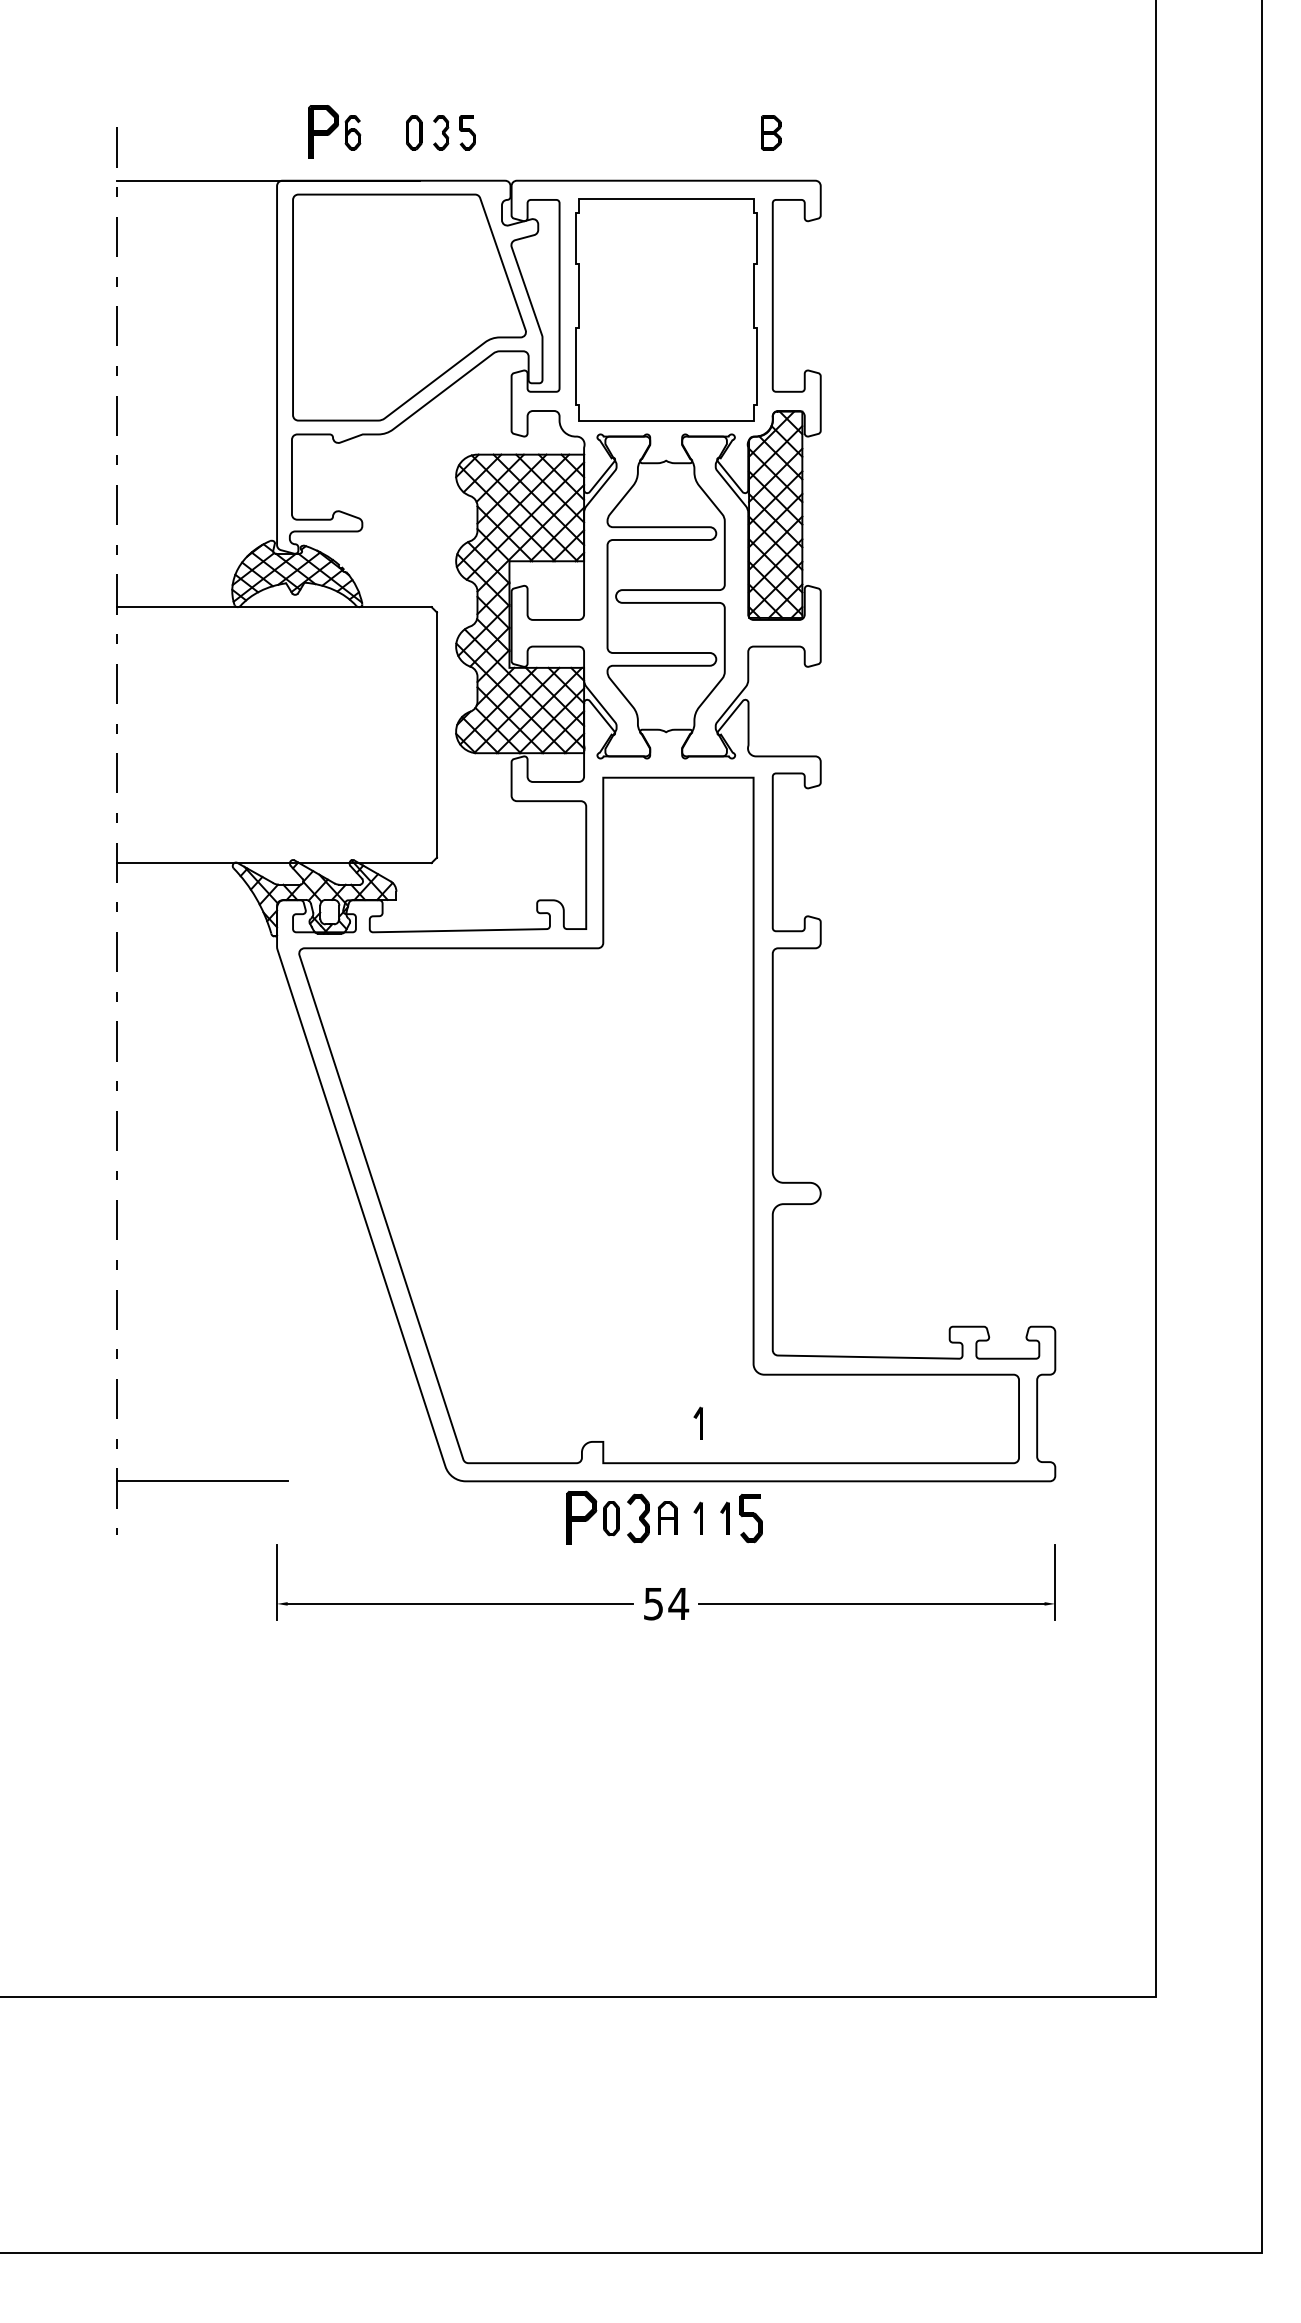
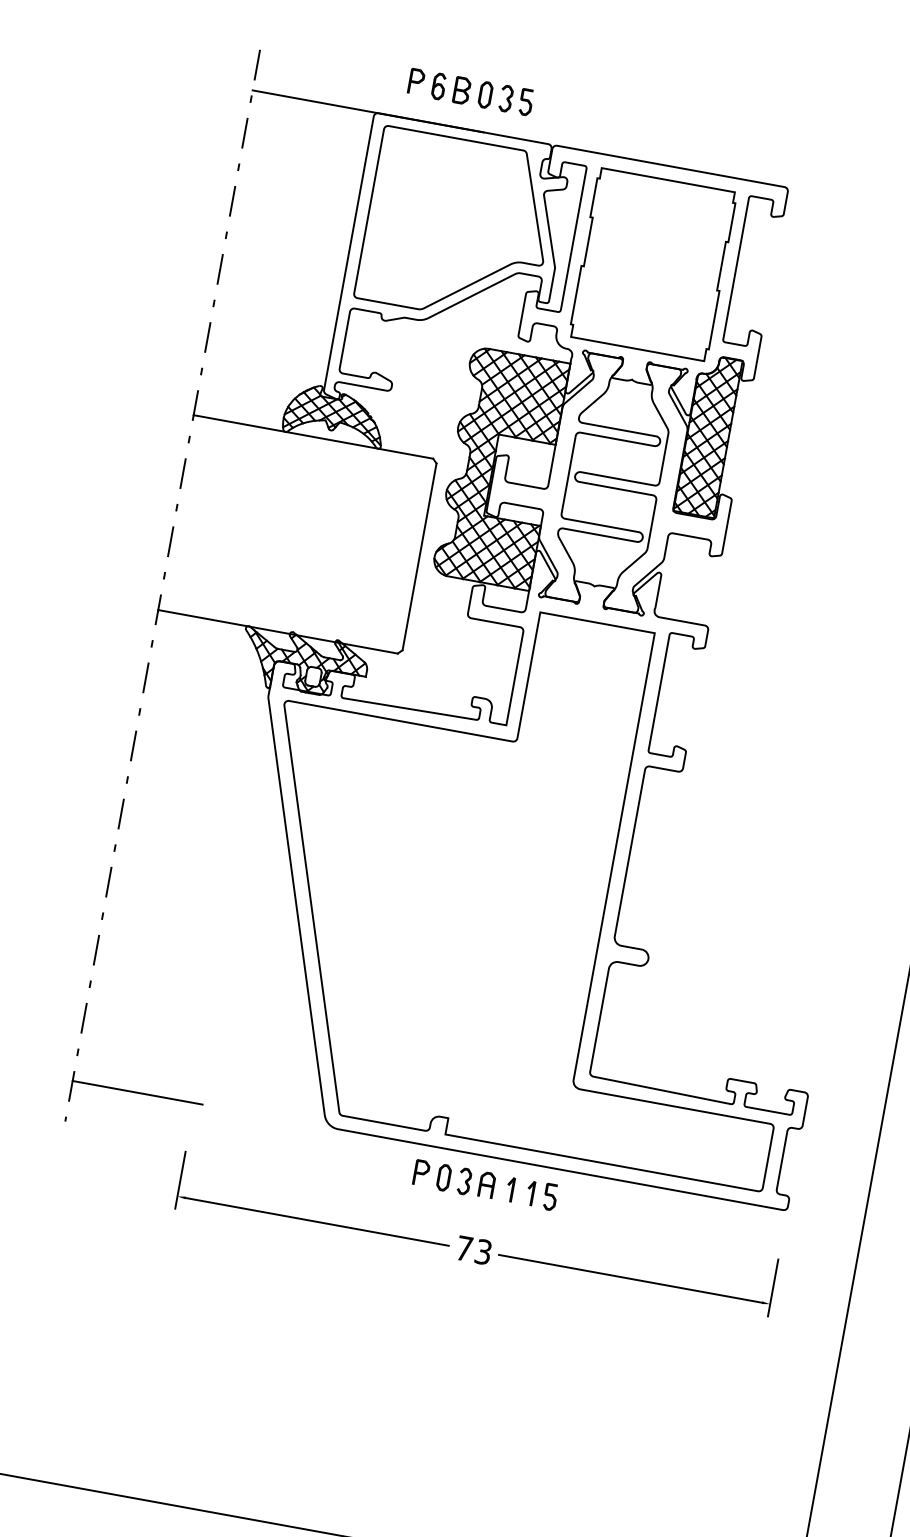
part: (322, 131) -> (415, 81), size x0.62
part: (771, 132) -> (462, 90), moved
part: (697, 1422) -> (522, 1116), removed
part: (581, 1517) -> (421, 1172), size x0.62
part: (638, 1518) -> (464, 1181), size x0.71
part: (751, 1518) -> (550, 1197), size x0.71
text: (666, 1603) -> (474, 1250), 54 -> 73

